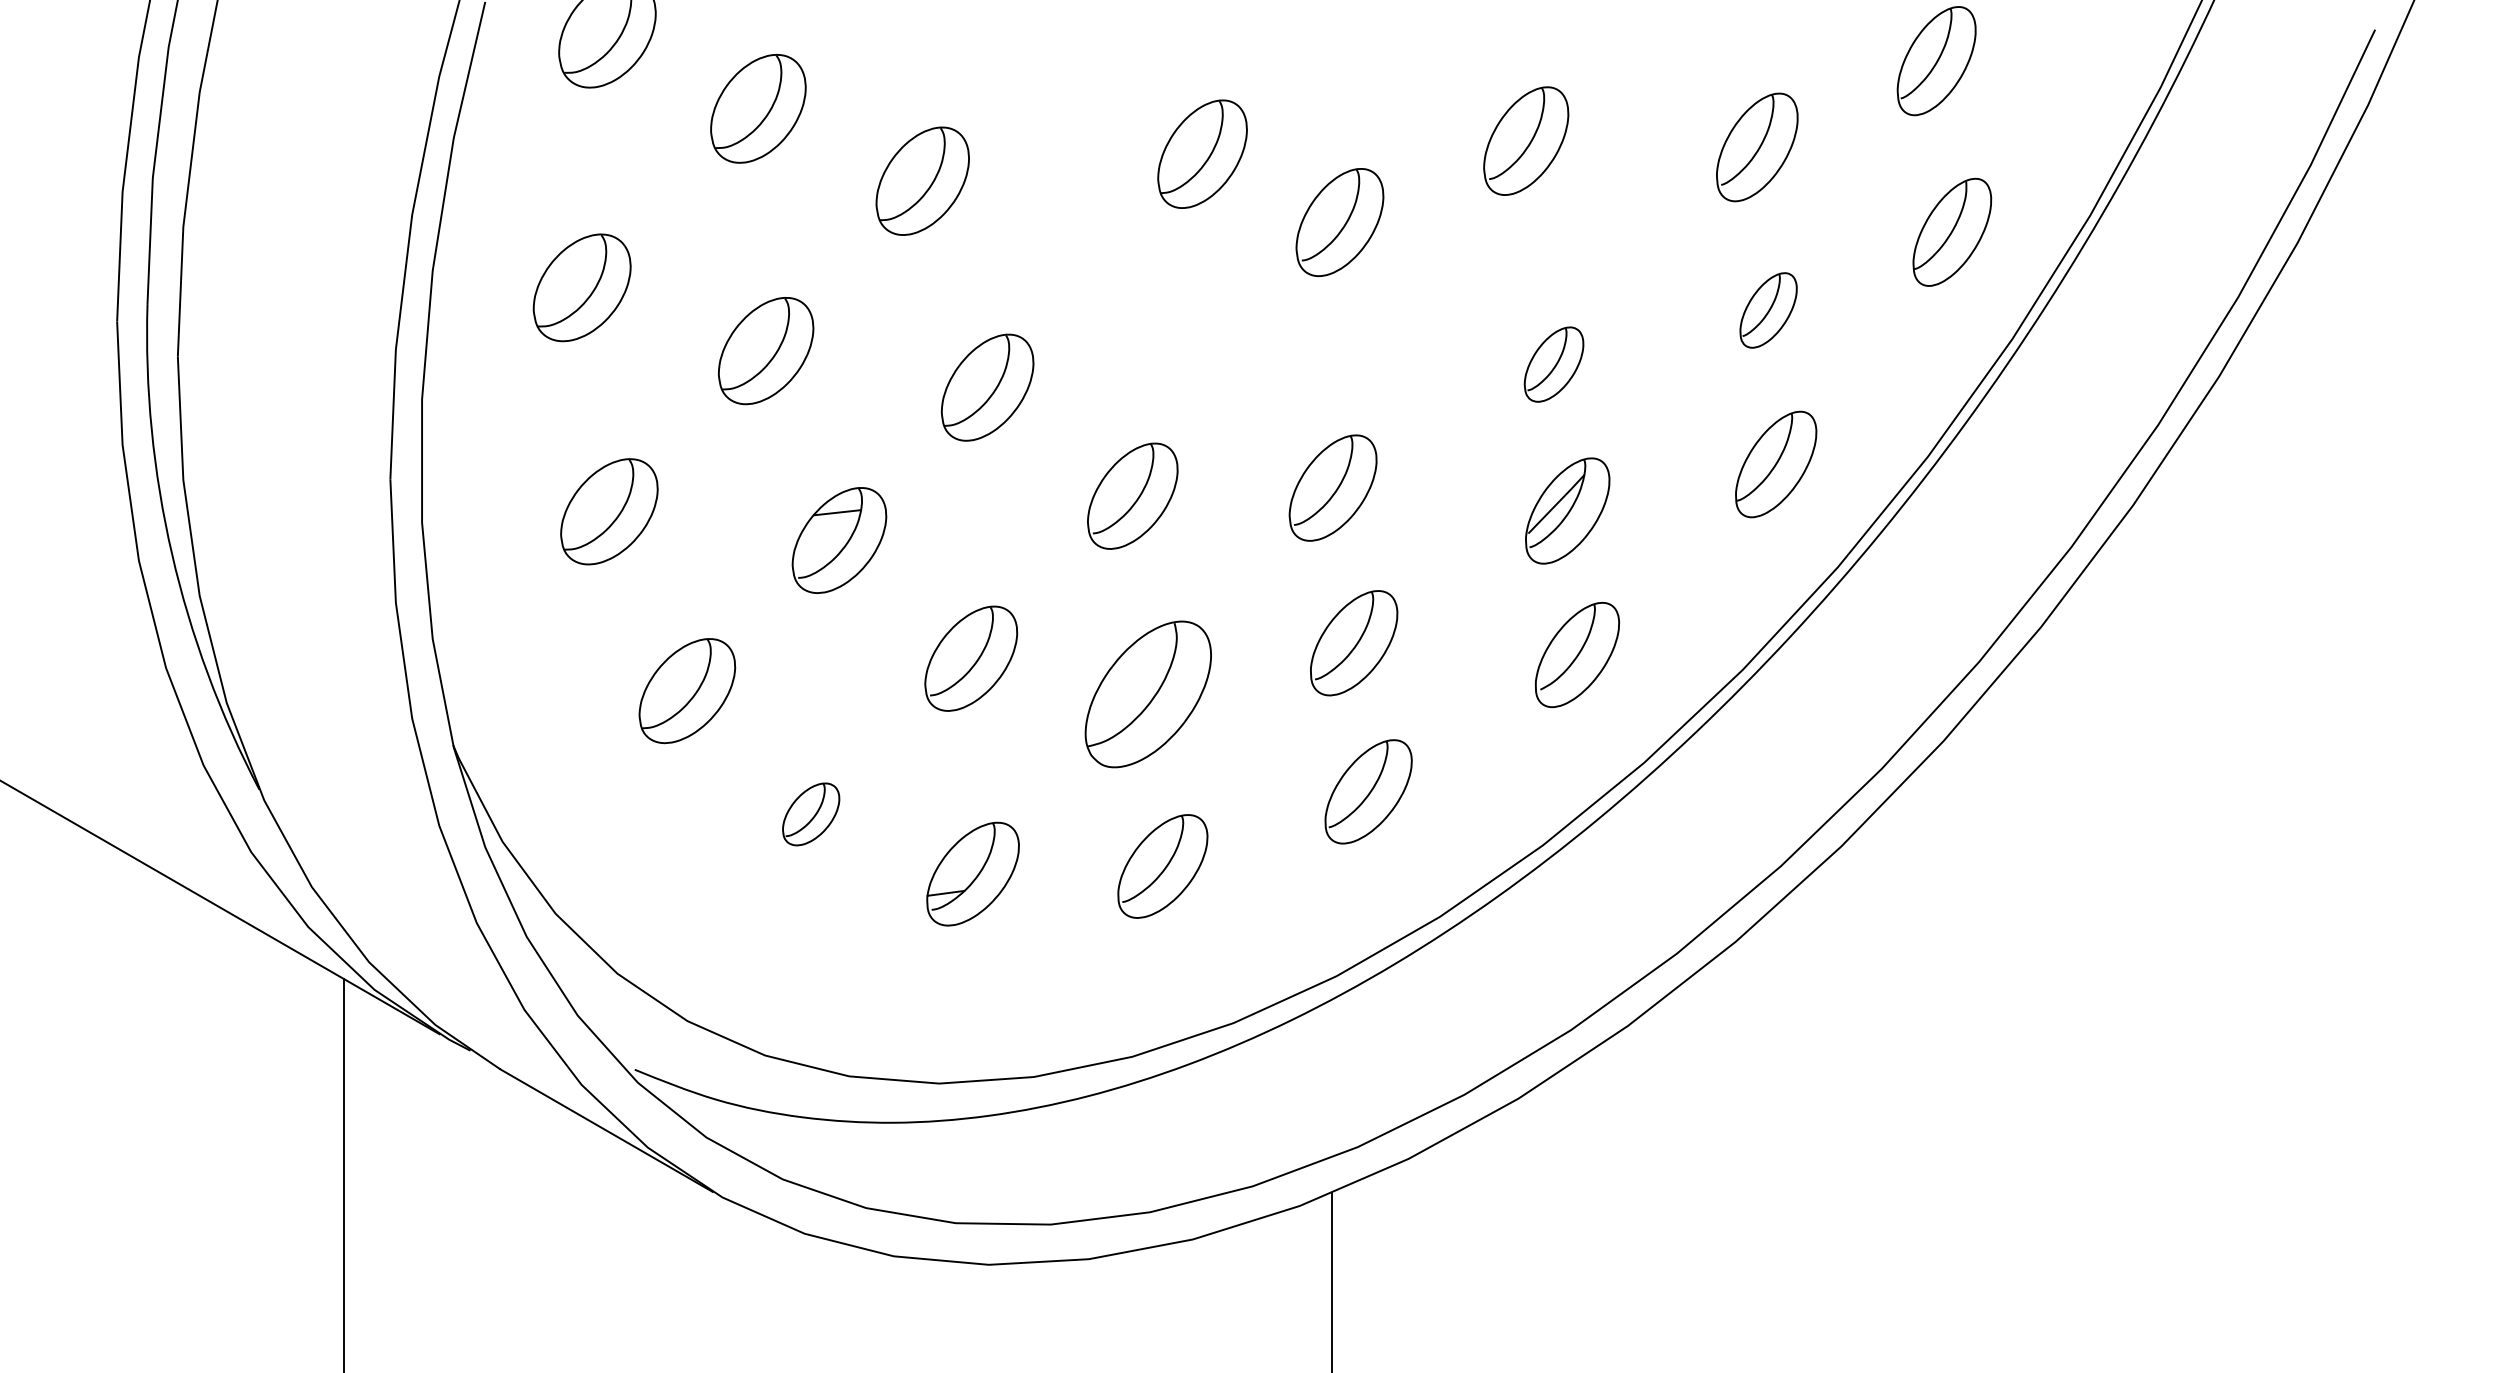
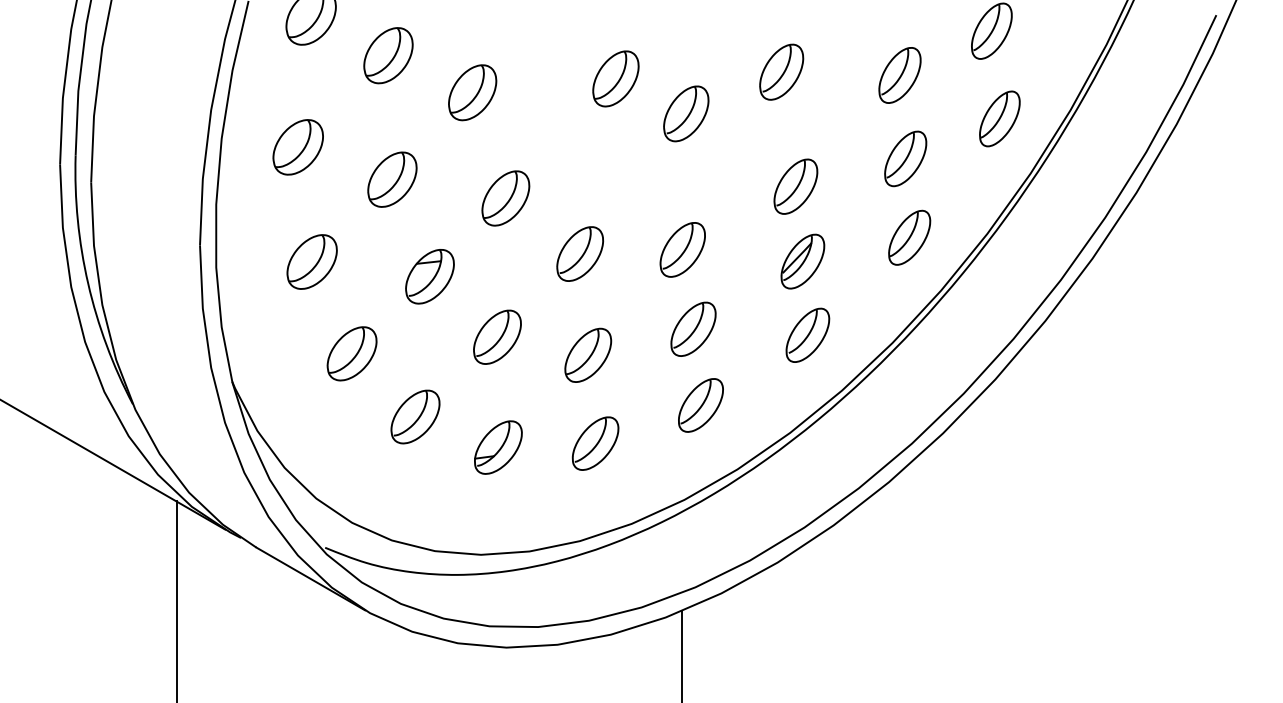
part: (1768, 309) -> (905, 158), size x1.43
part: (1553, 364) -> (795, 186), size x1.43
part: (1149, 692) -> (588, 354), size x0.71
part: (811, 813) -> (415, 416), size x1.67

